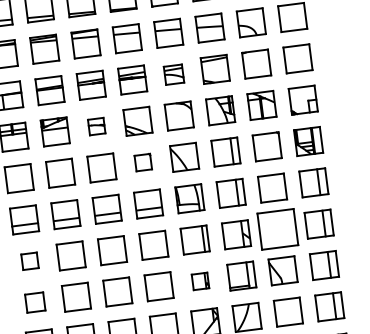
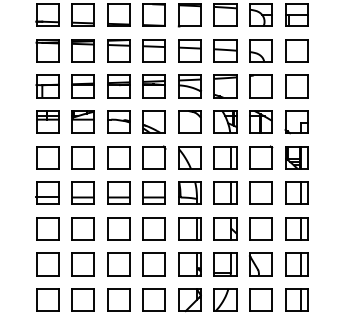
part: (173, 74) -> (189, 86), size x1.43
part: (96, 126) -> (118, 121), size x1.67
part: (143, 162) -> (154, 157), size x1.67
part: (277, 229) -> (260, 228), size x0.71
part: (29, 260) -> (47, 228), size x1.67
part: (199, 281) -> (189, 264), size x1.67
part: (35, 302) -> (47, 264), size x1.43

